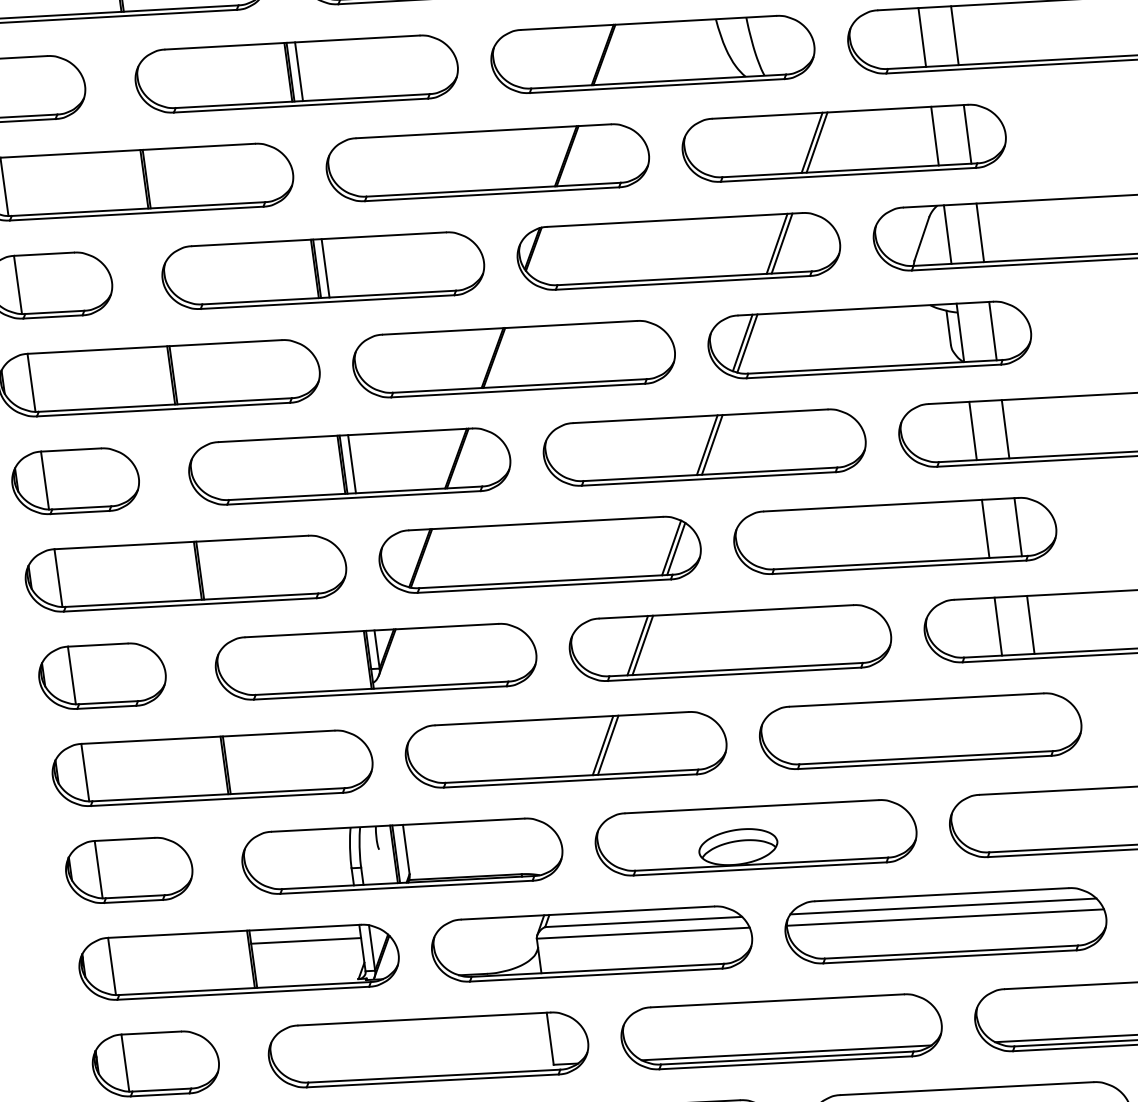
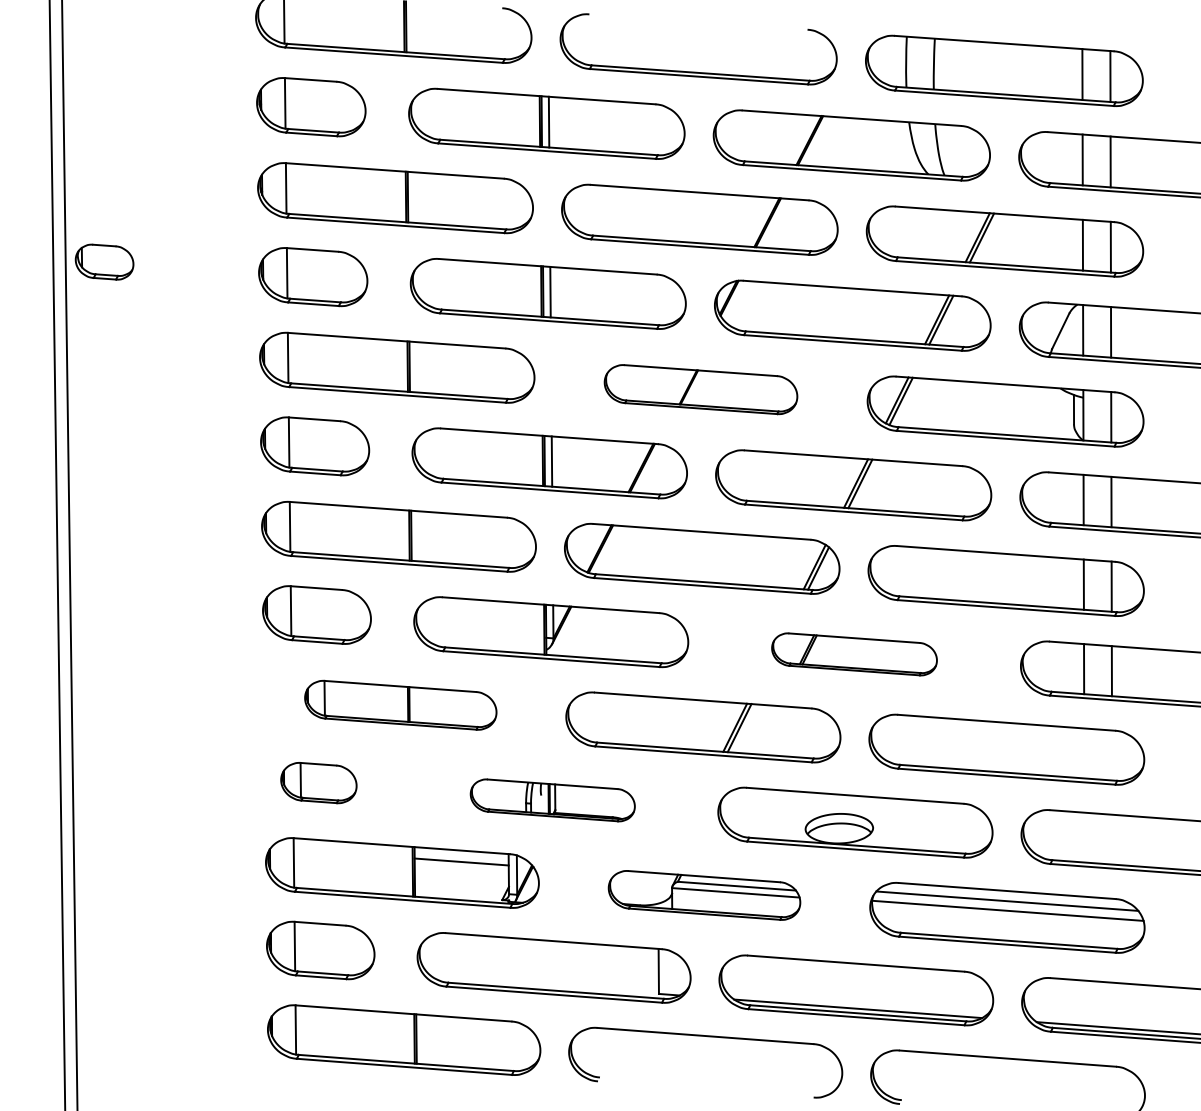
part: (513, 359) -> (700, 389), size x0.7
part: (730, 643) -> (854, 654), size x0.6
part: (212, 768) -> (400, 705), size x0.7
part: (402, 856) -> (552, 800), size x0.6
part: (128, 869) -> (318, 782), size x0.7
part: (592, 944) -> (704, 895), size x0.7

